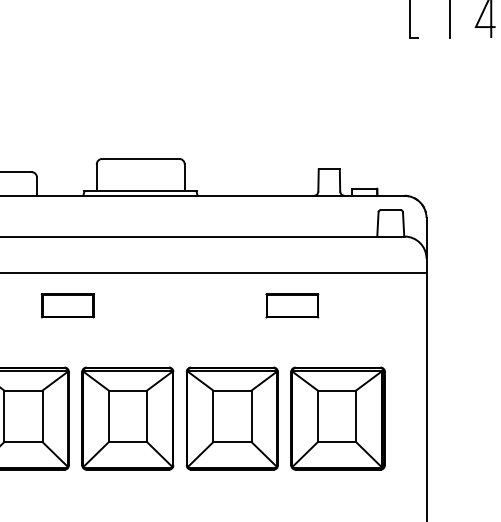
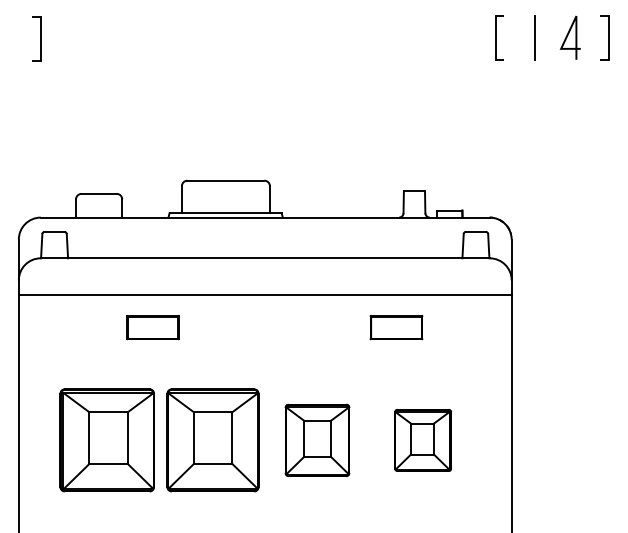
part: (292, 305) -> (396, 327), moved
part: (232, 418) -> (317, 440), size x0.7
part: (337, 418) -> (422, 440), size x0.6

